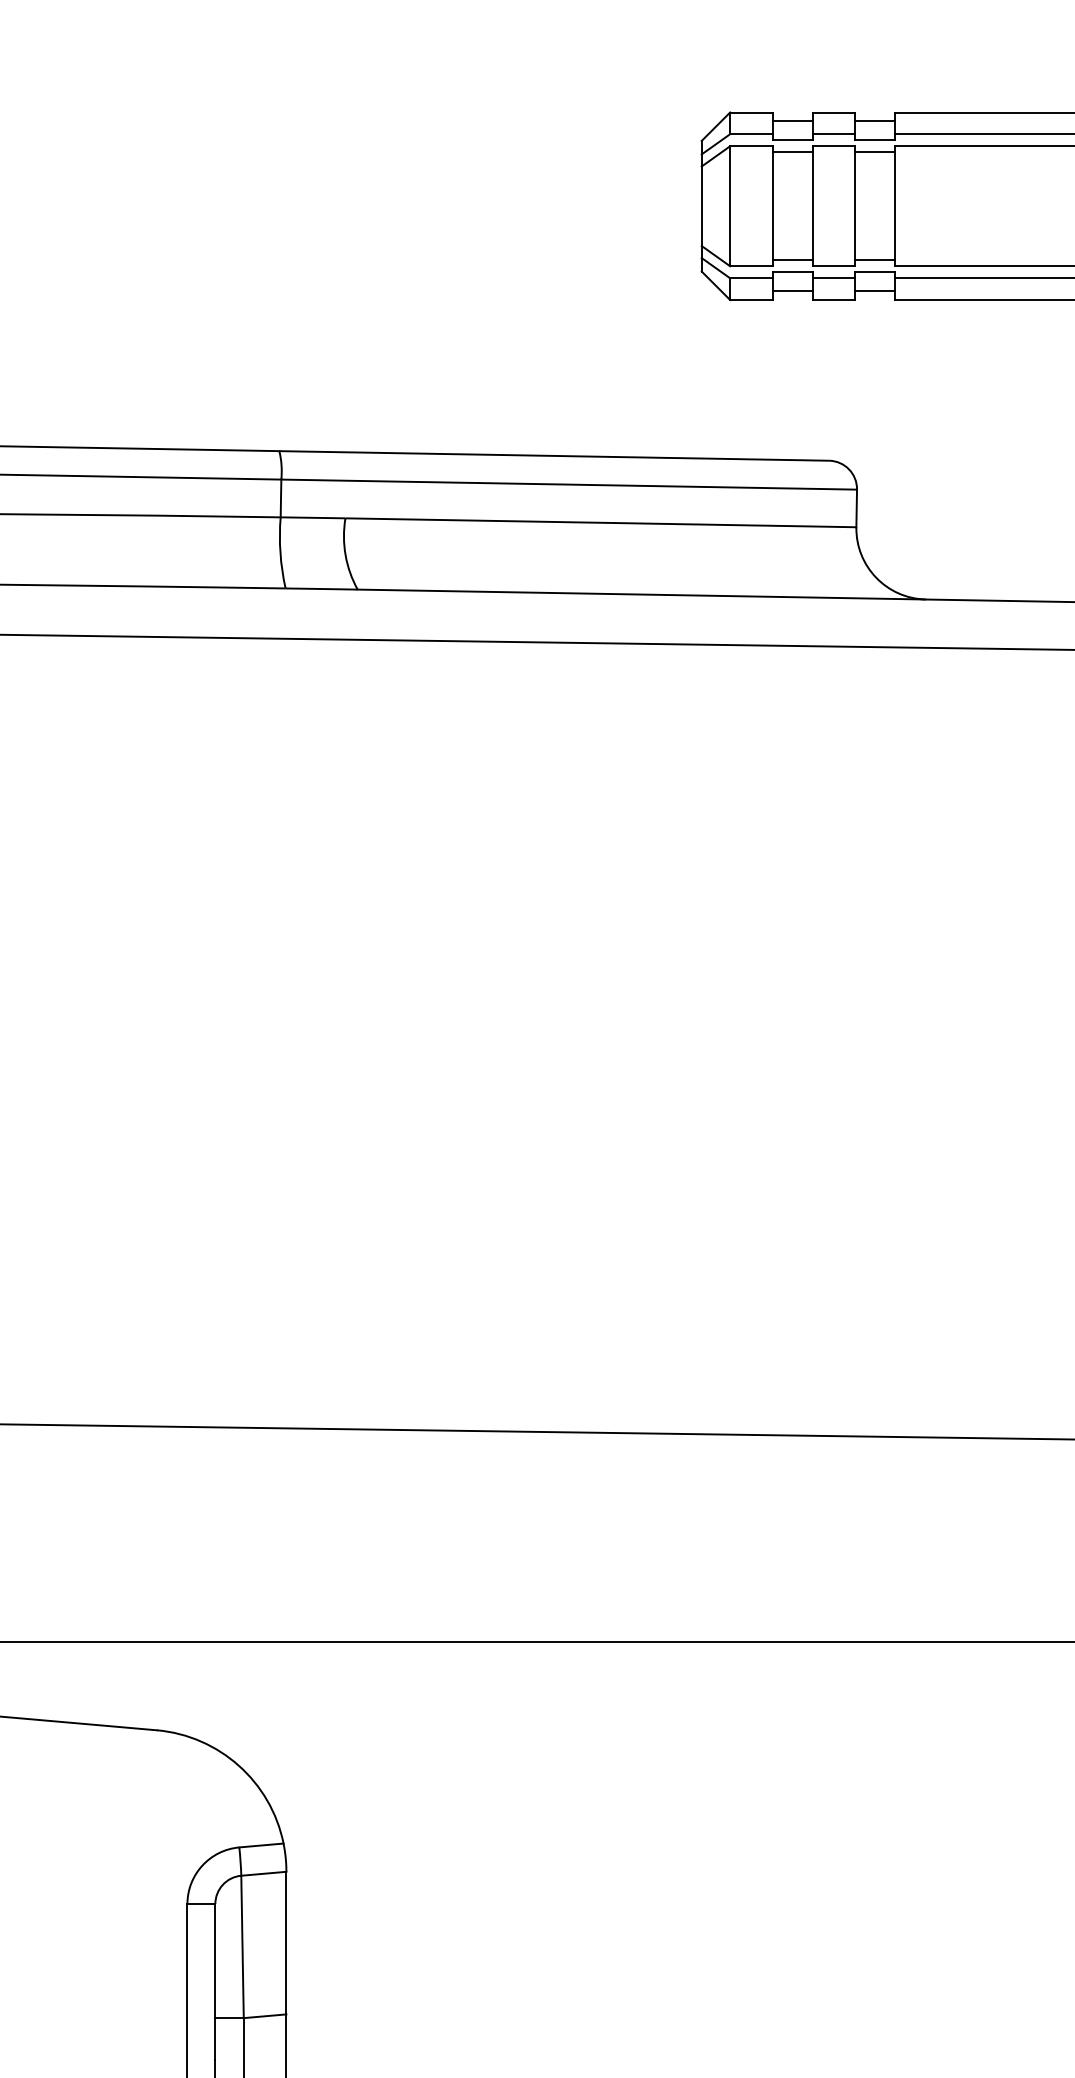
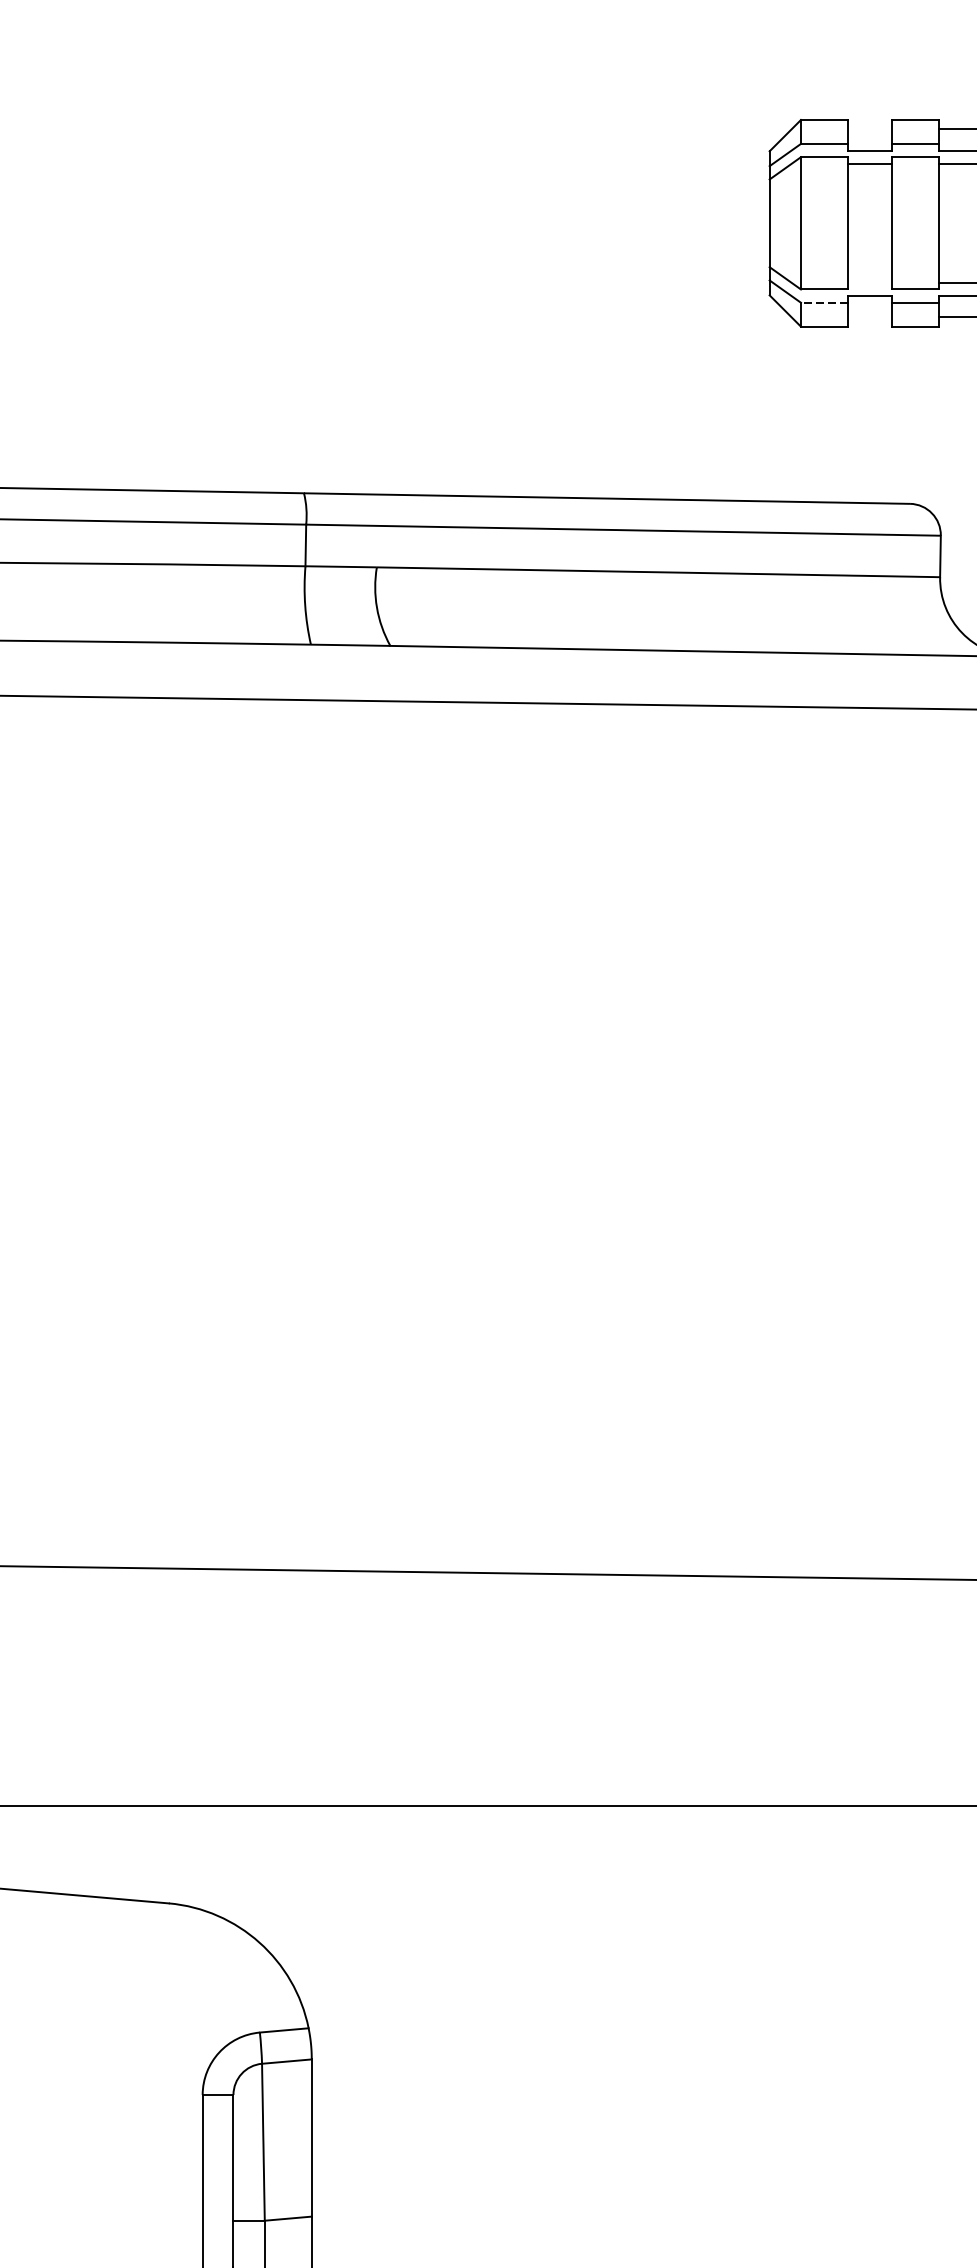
line: (792, 121) -> (869, 129), removed
line: (792, 260) -> (869, 283), removed
line: (750, 278) -> (823, 302), solid -> dashed
line: (792, 291) -> (869, 317), removed

